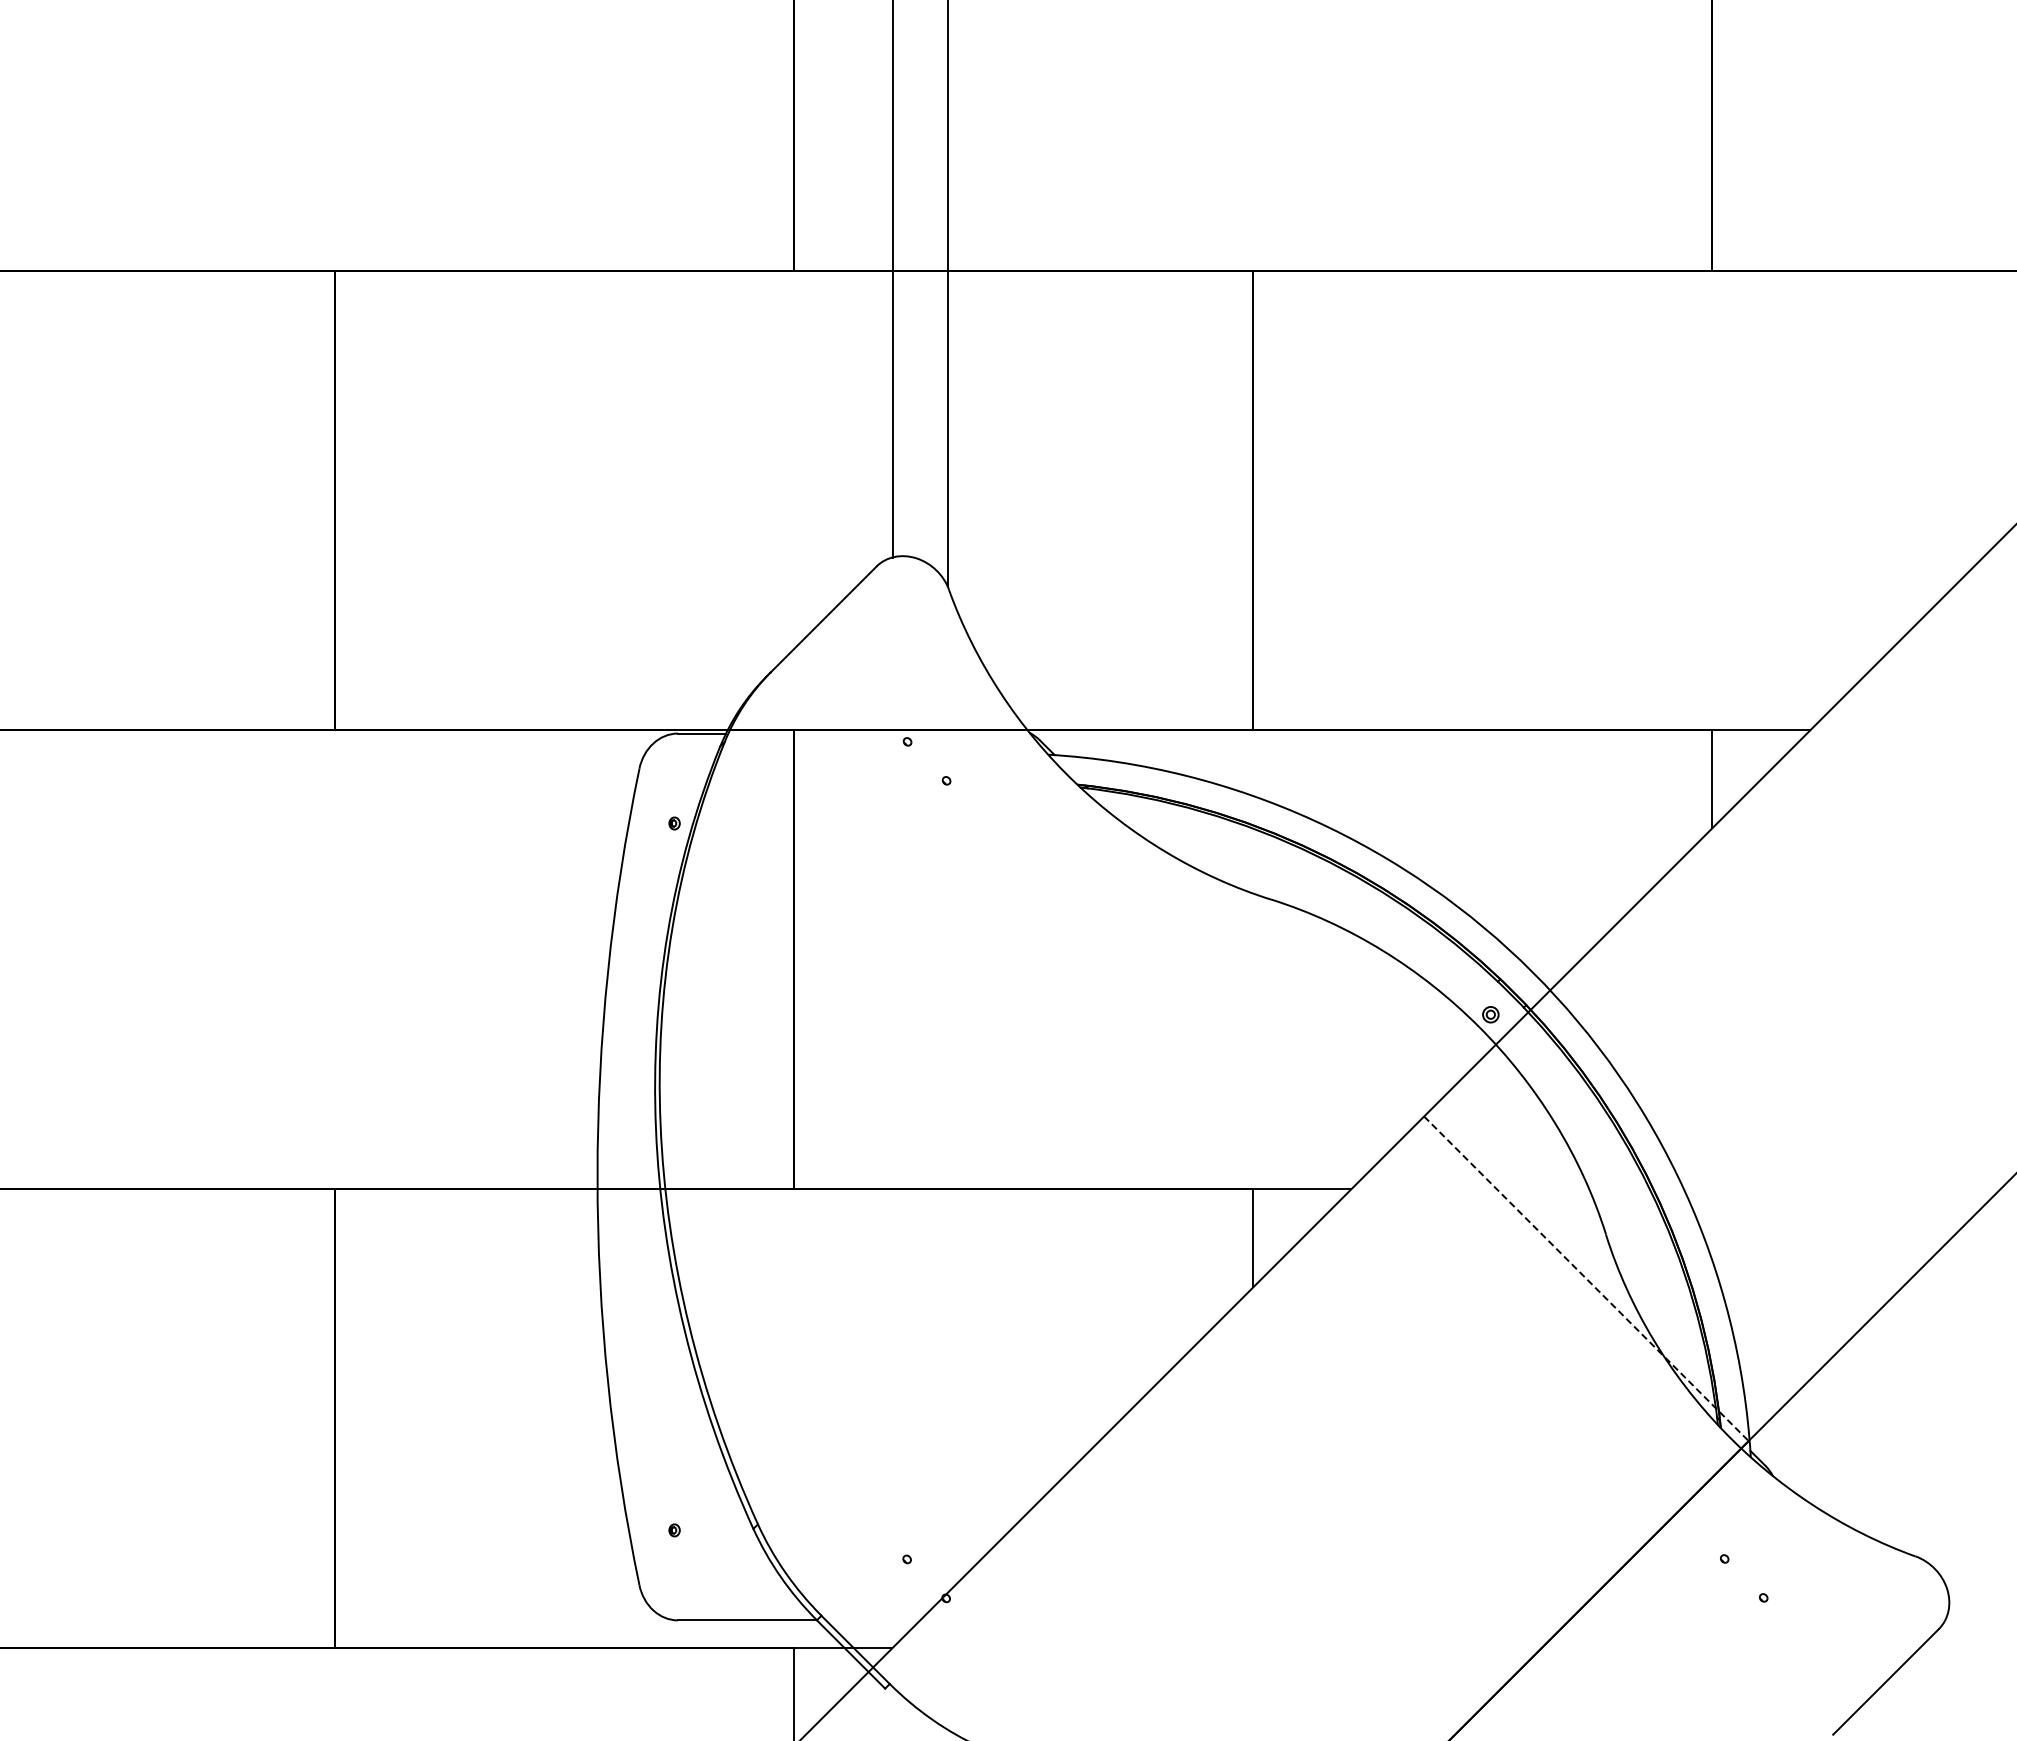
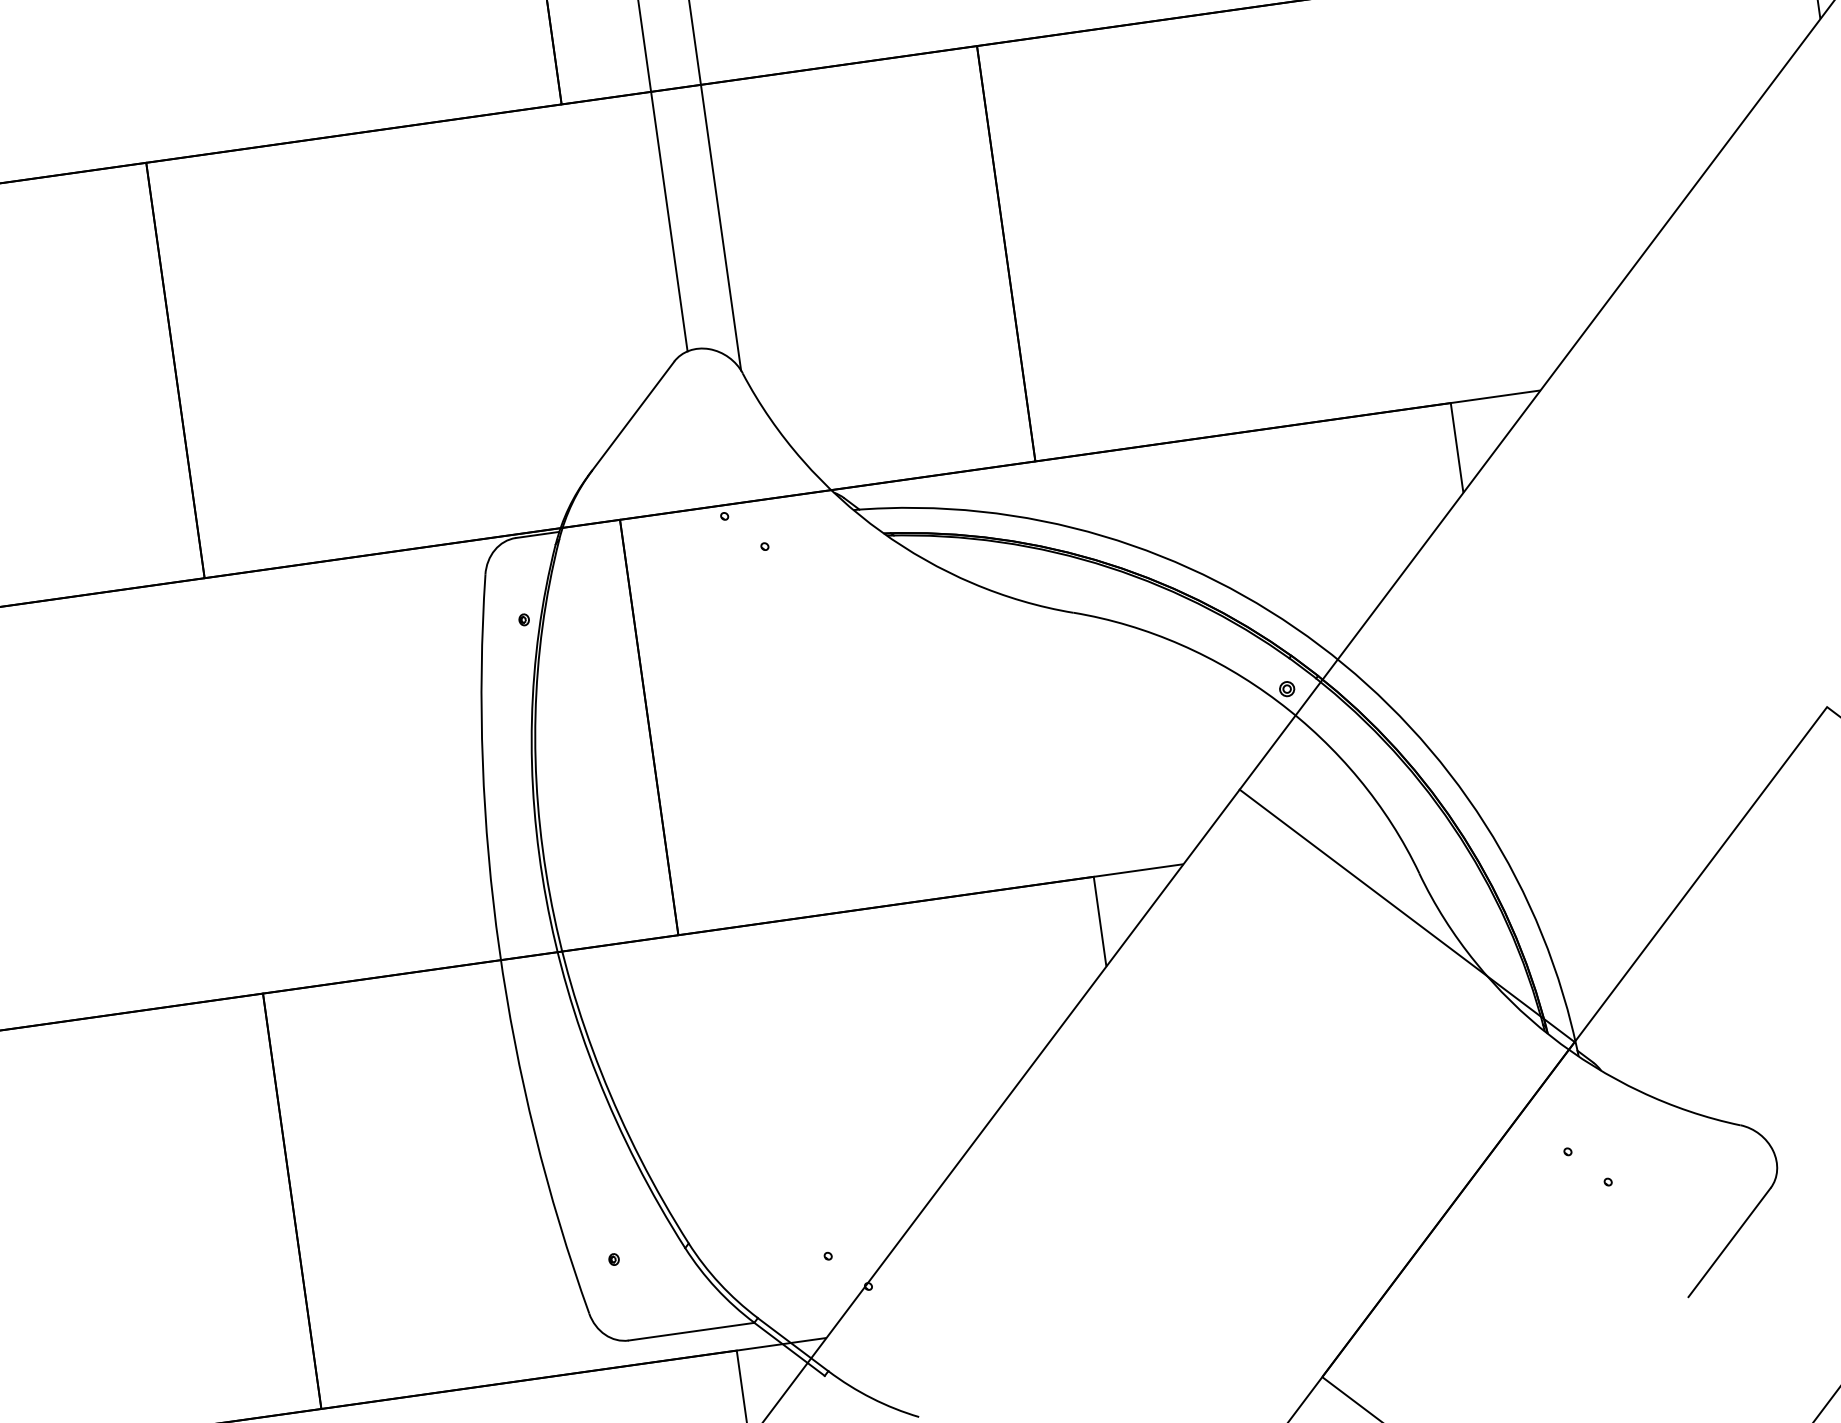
line: (1586, 1278) -> (1407, 915), dashed -> solid

